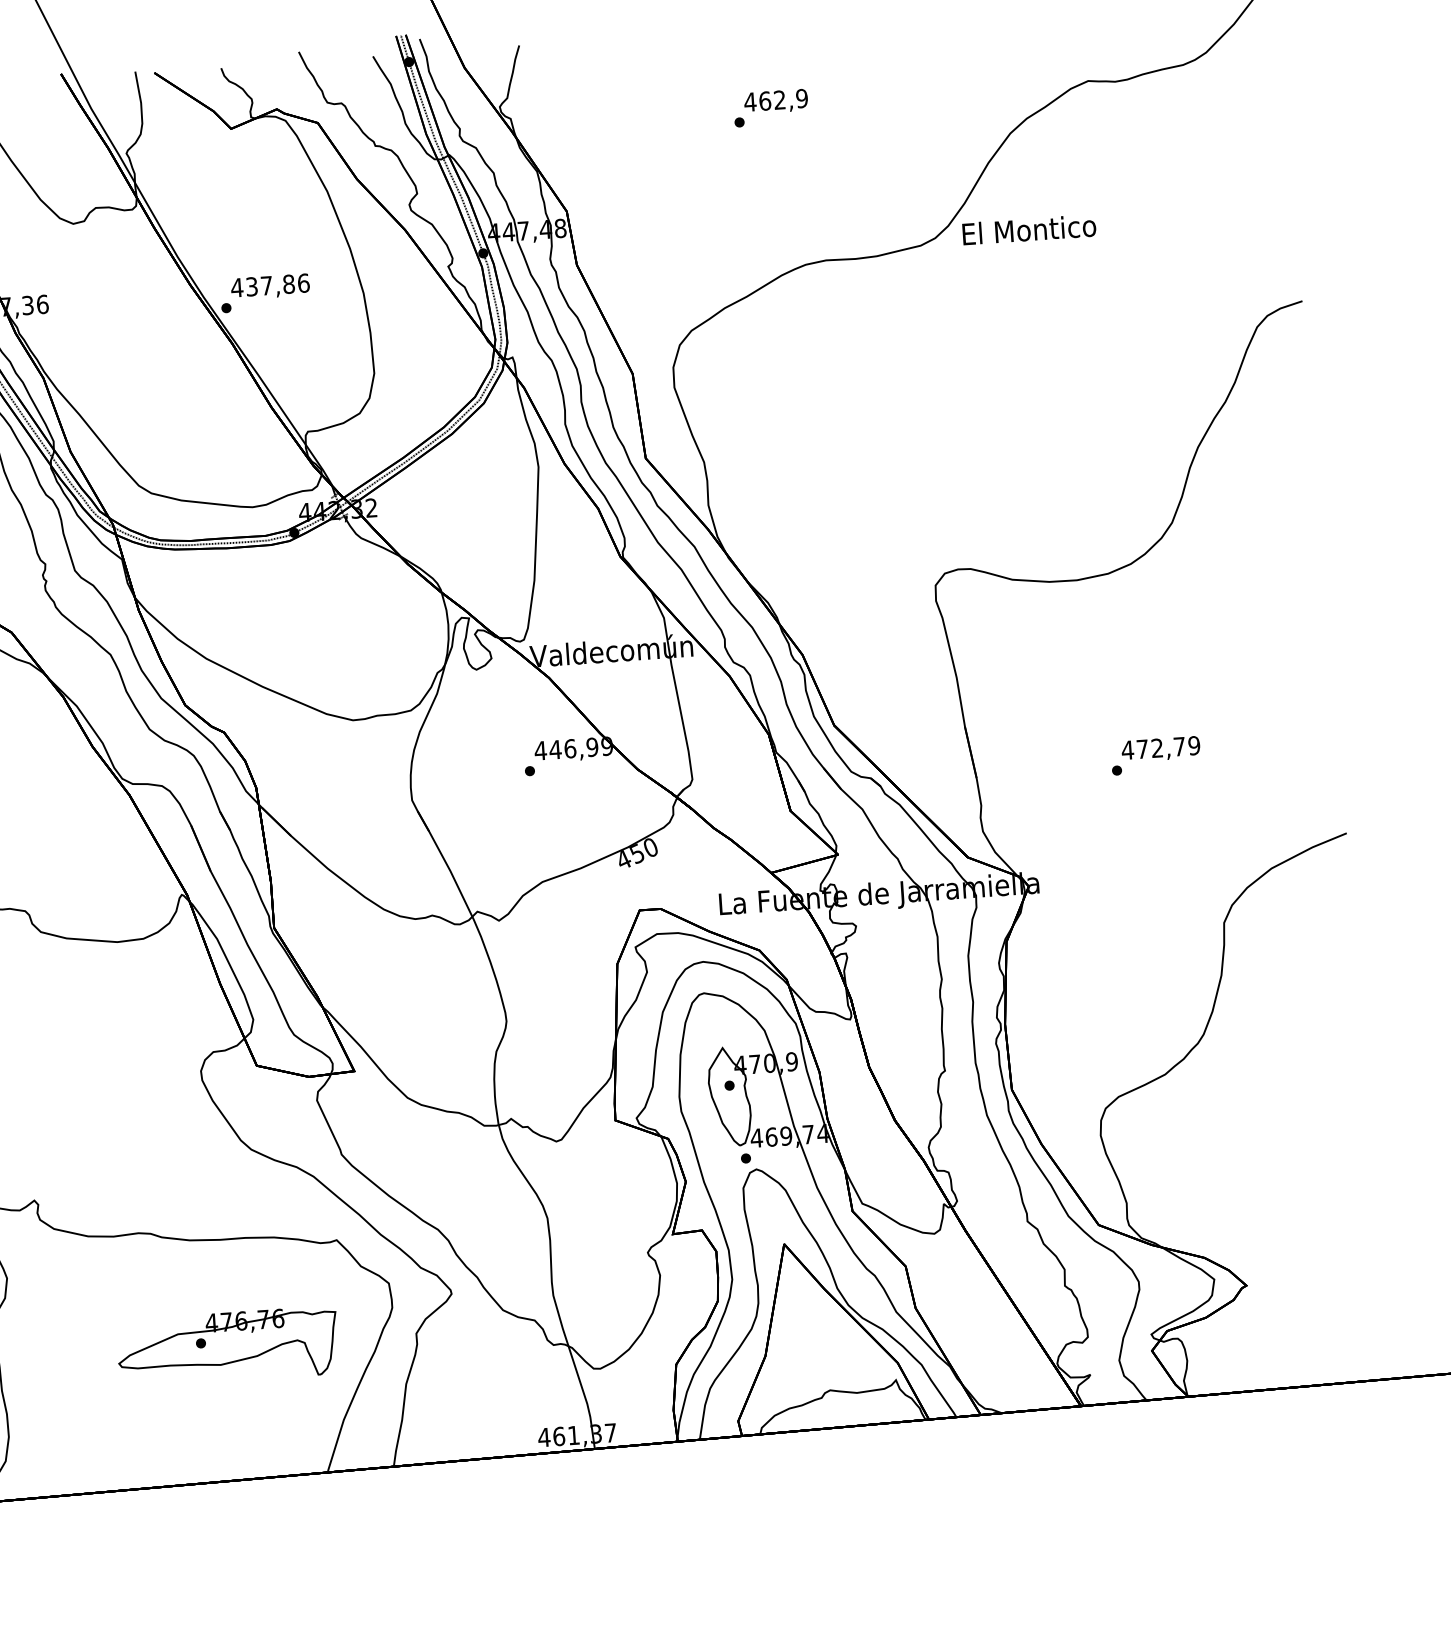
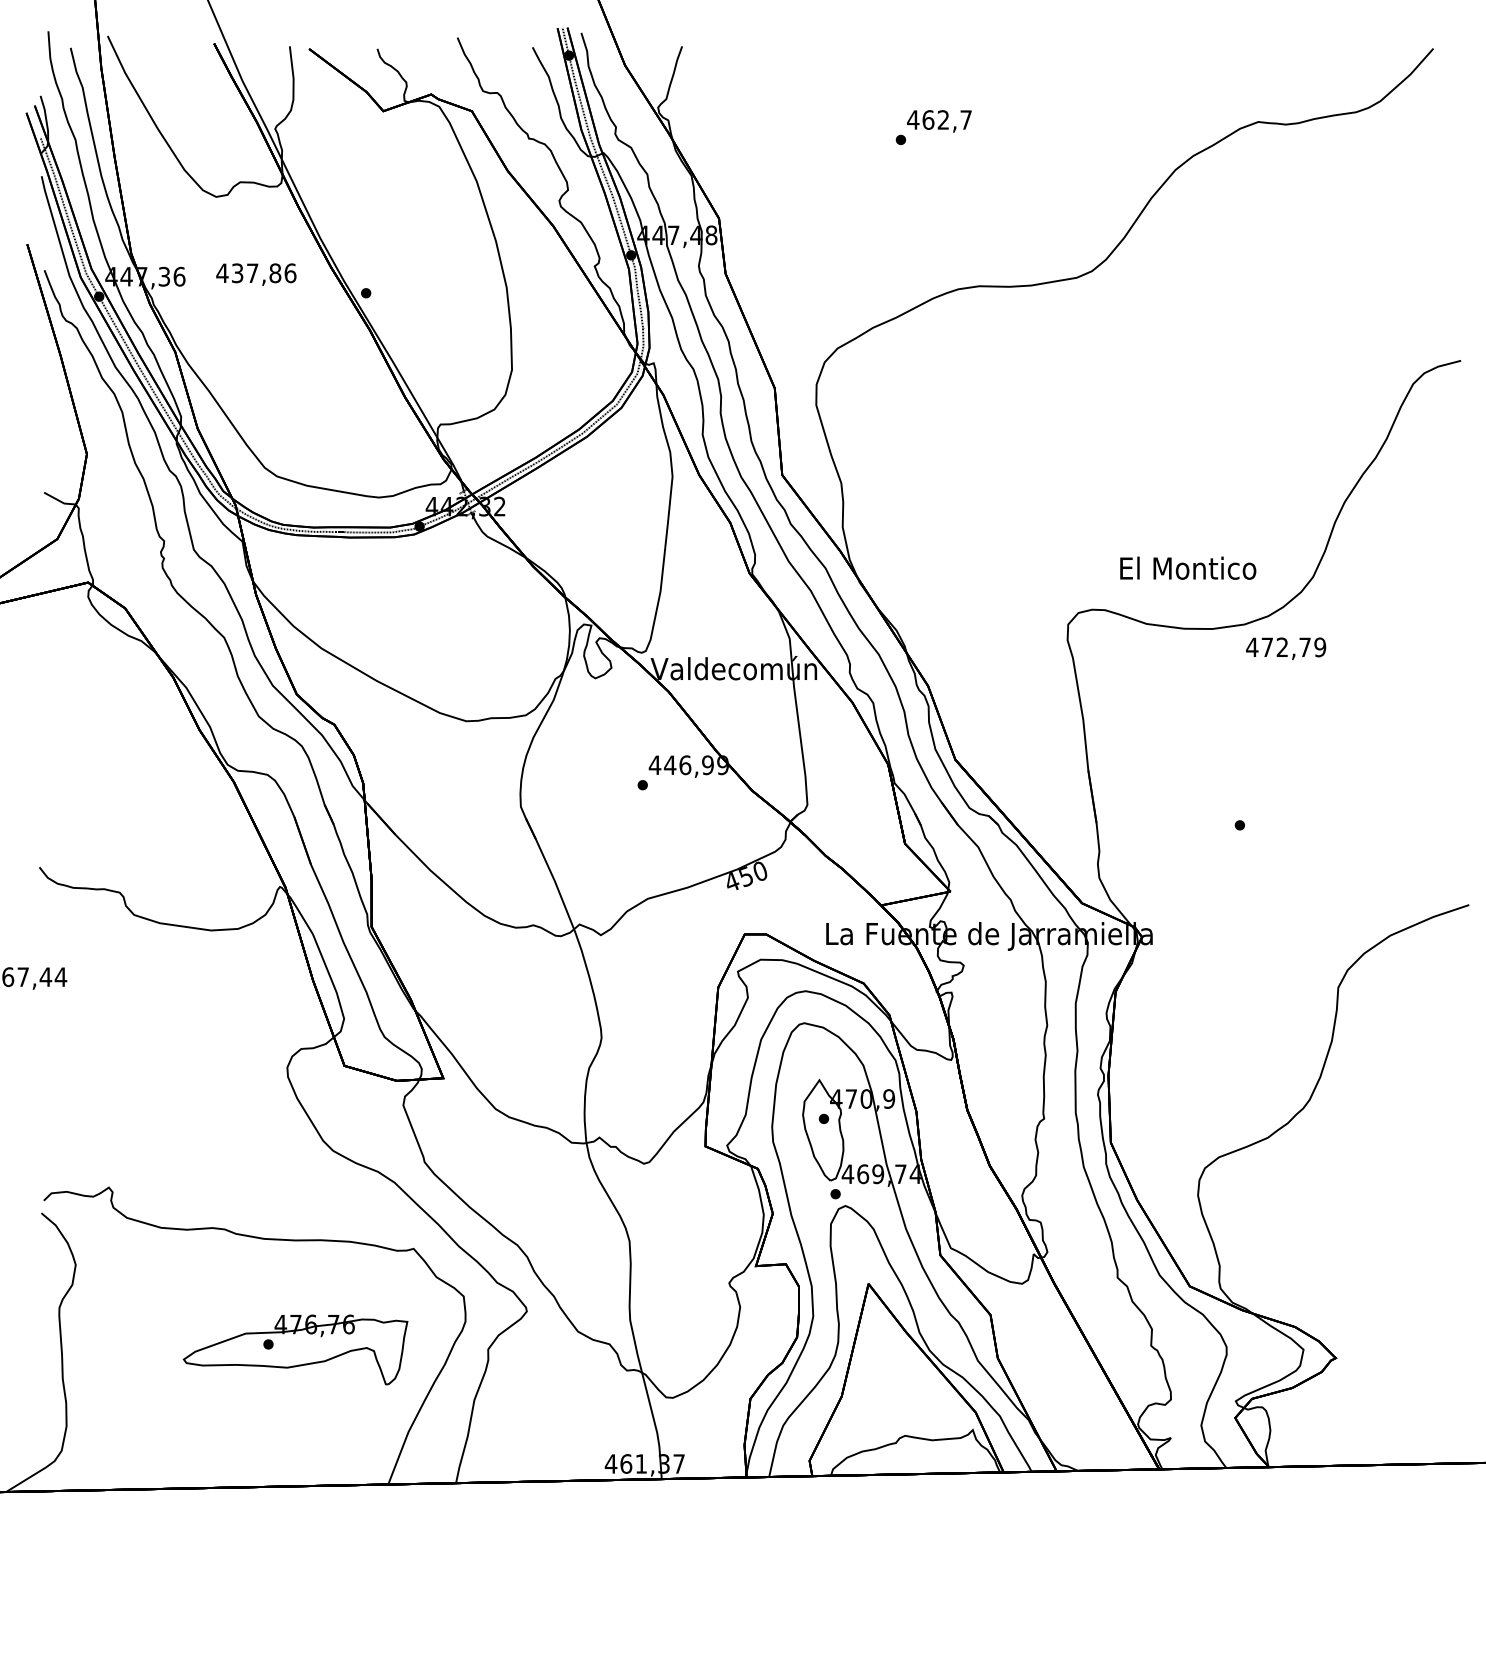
text: (802, 98) -> (966, 119), 462,9 -> 462,7
text: (1029, 229) -> (1188, 567), moved
text: (270, 286) -> (256, 274), moved
text: (1161, 749) -> (1286, 648), moved

